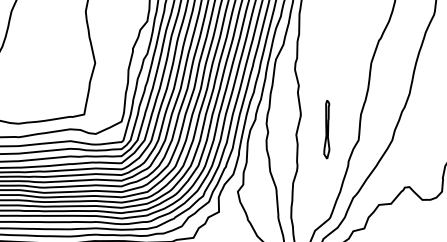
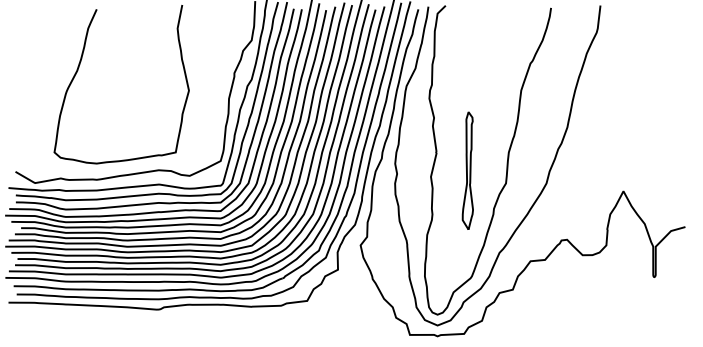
part: (326, 129) -> (467, 170), size x1.67

